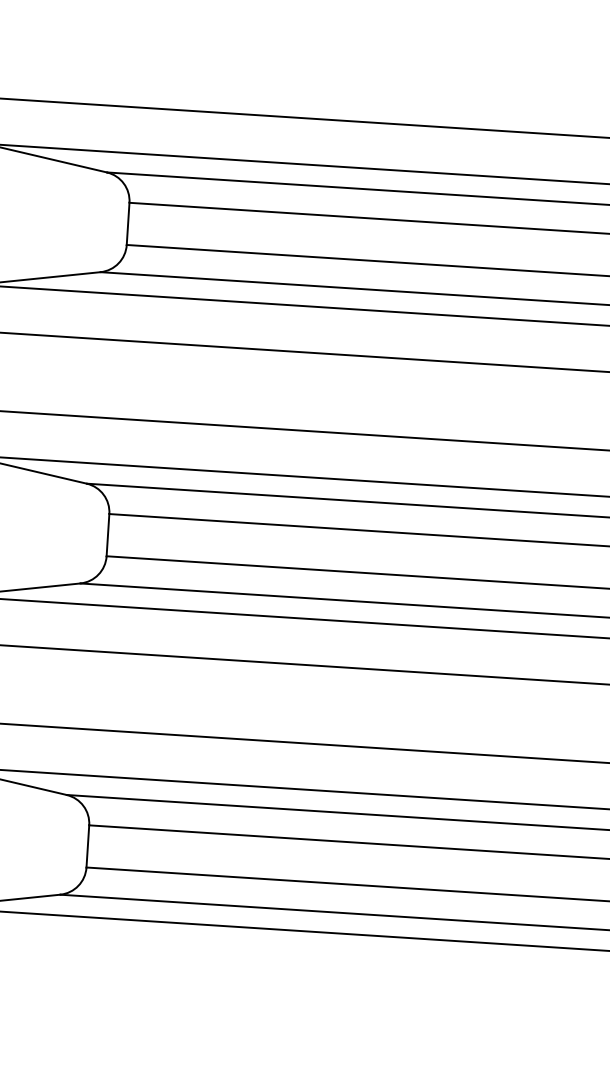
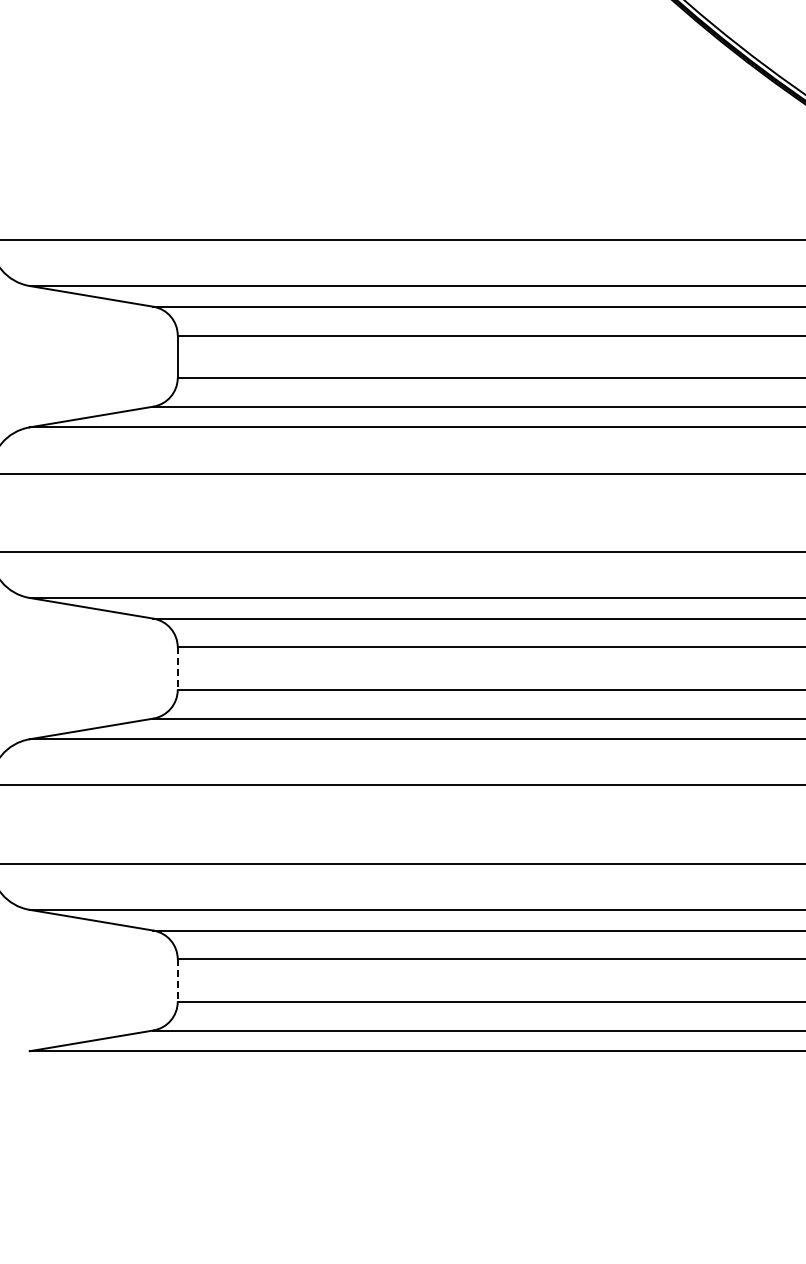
line: (107, 536) -> (177, 669), solid -> dashed
line: (87, 847) -> (177, 981), solid -> dashed

